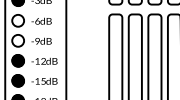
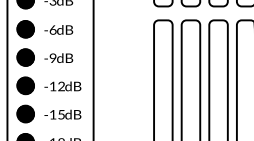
hatch: (18, 20) -> (26, 28), added
hatch: (18, 40) -> (26, 57), added

